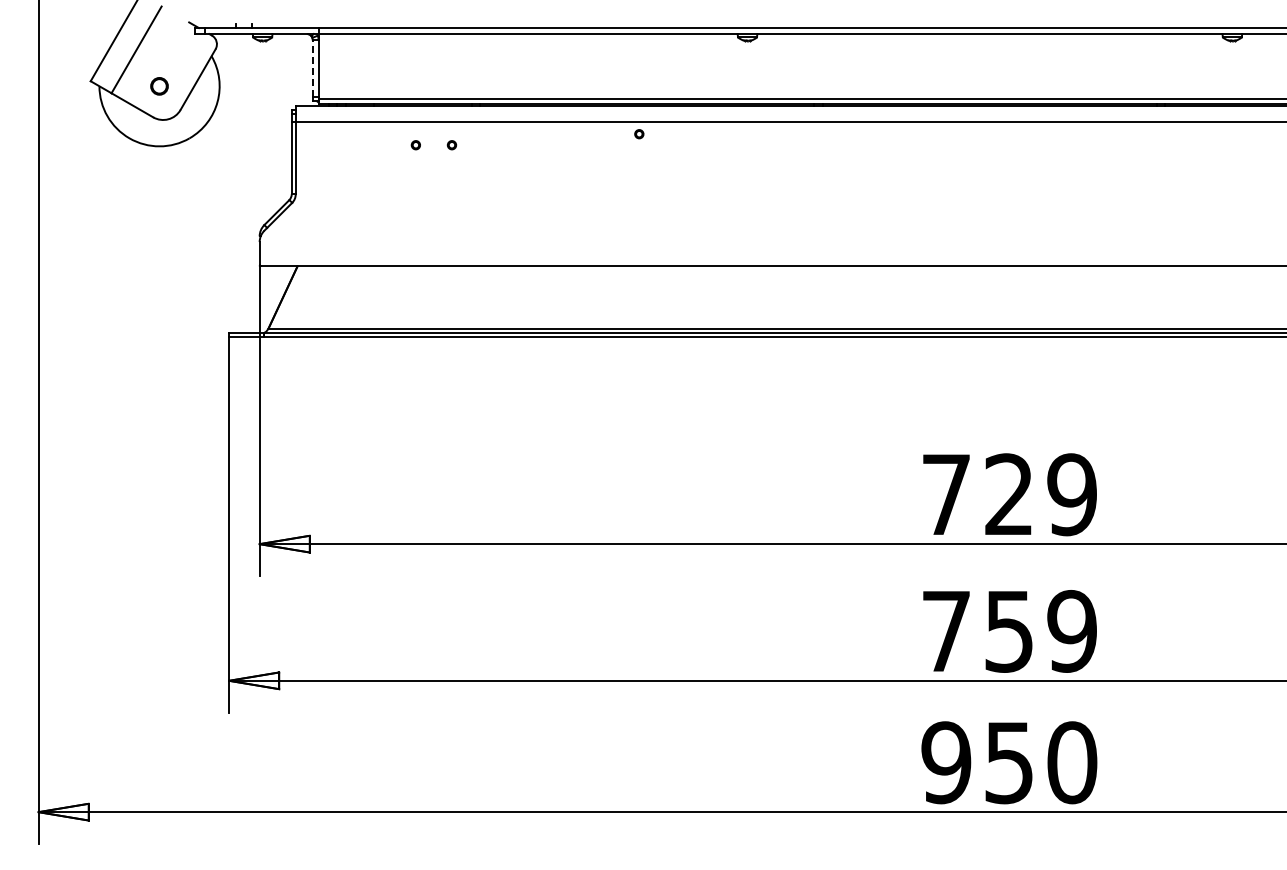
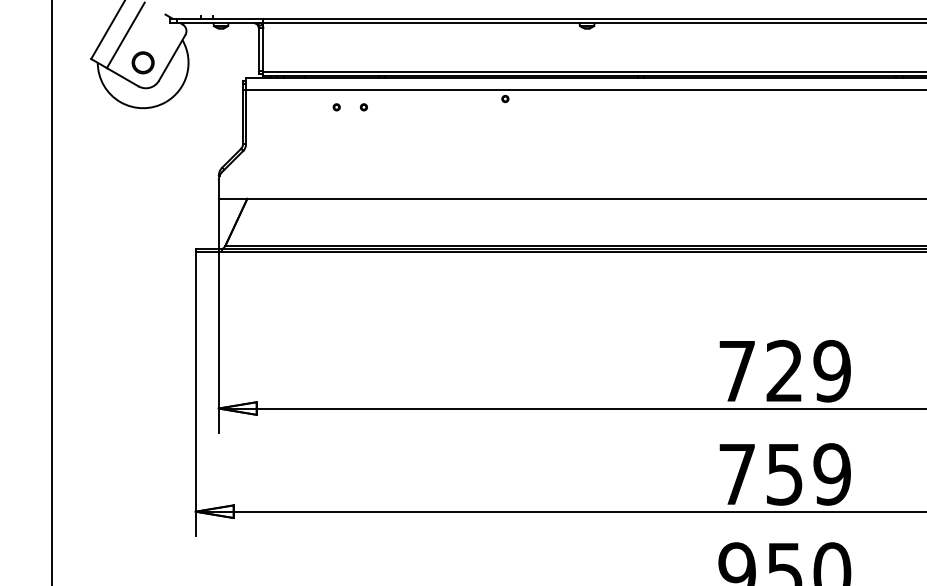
line: (312, 68) -> (258, 49), dashed -> solid
part: (159, 86) -> (143, 63), size x1.67

